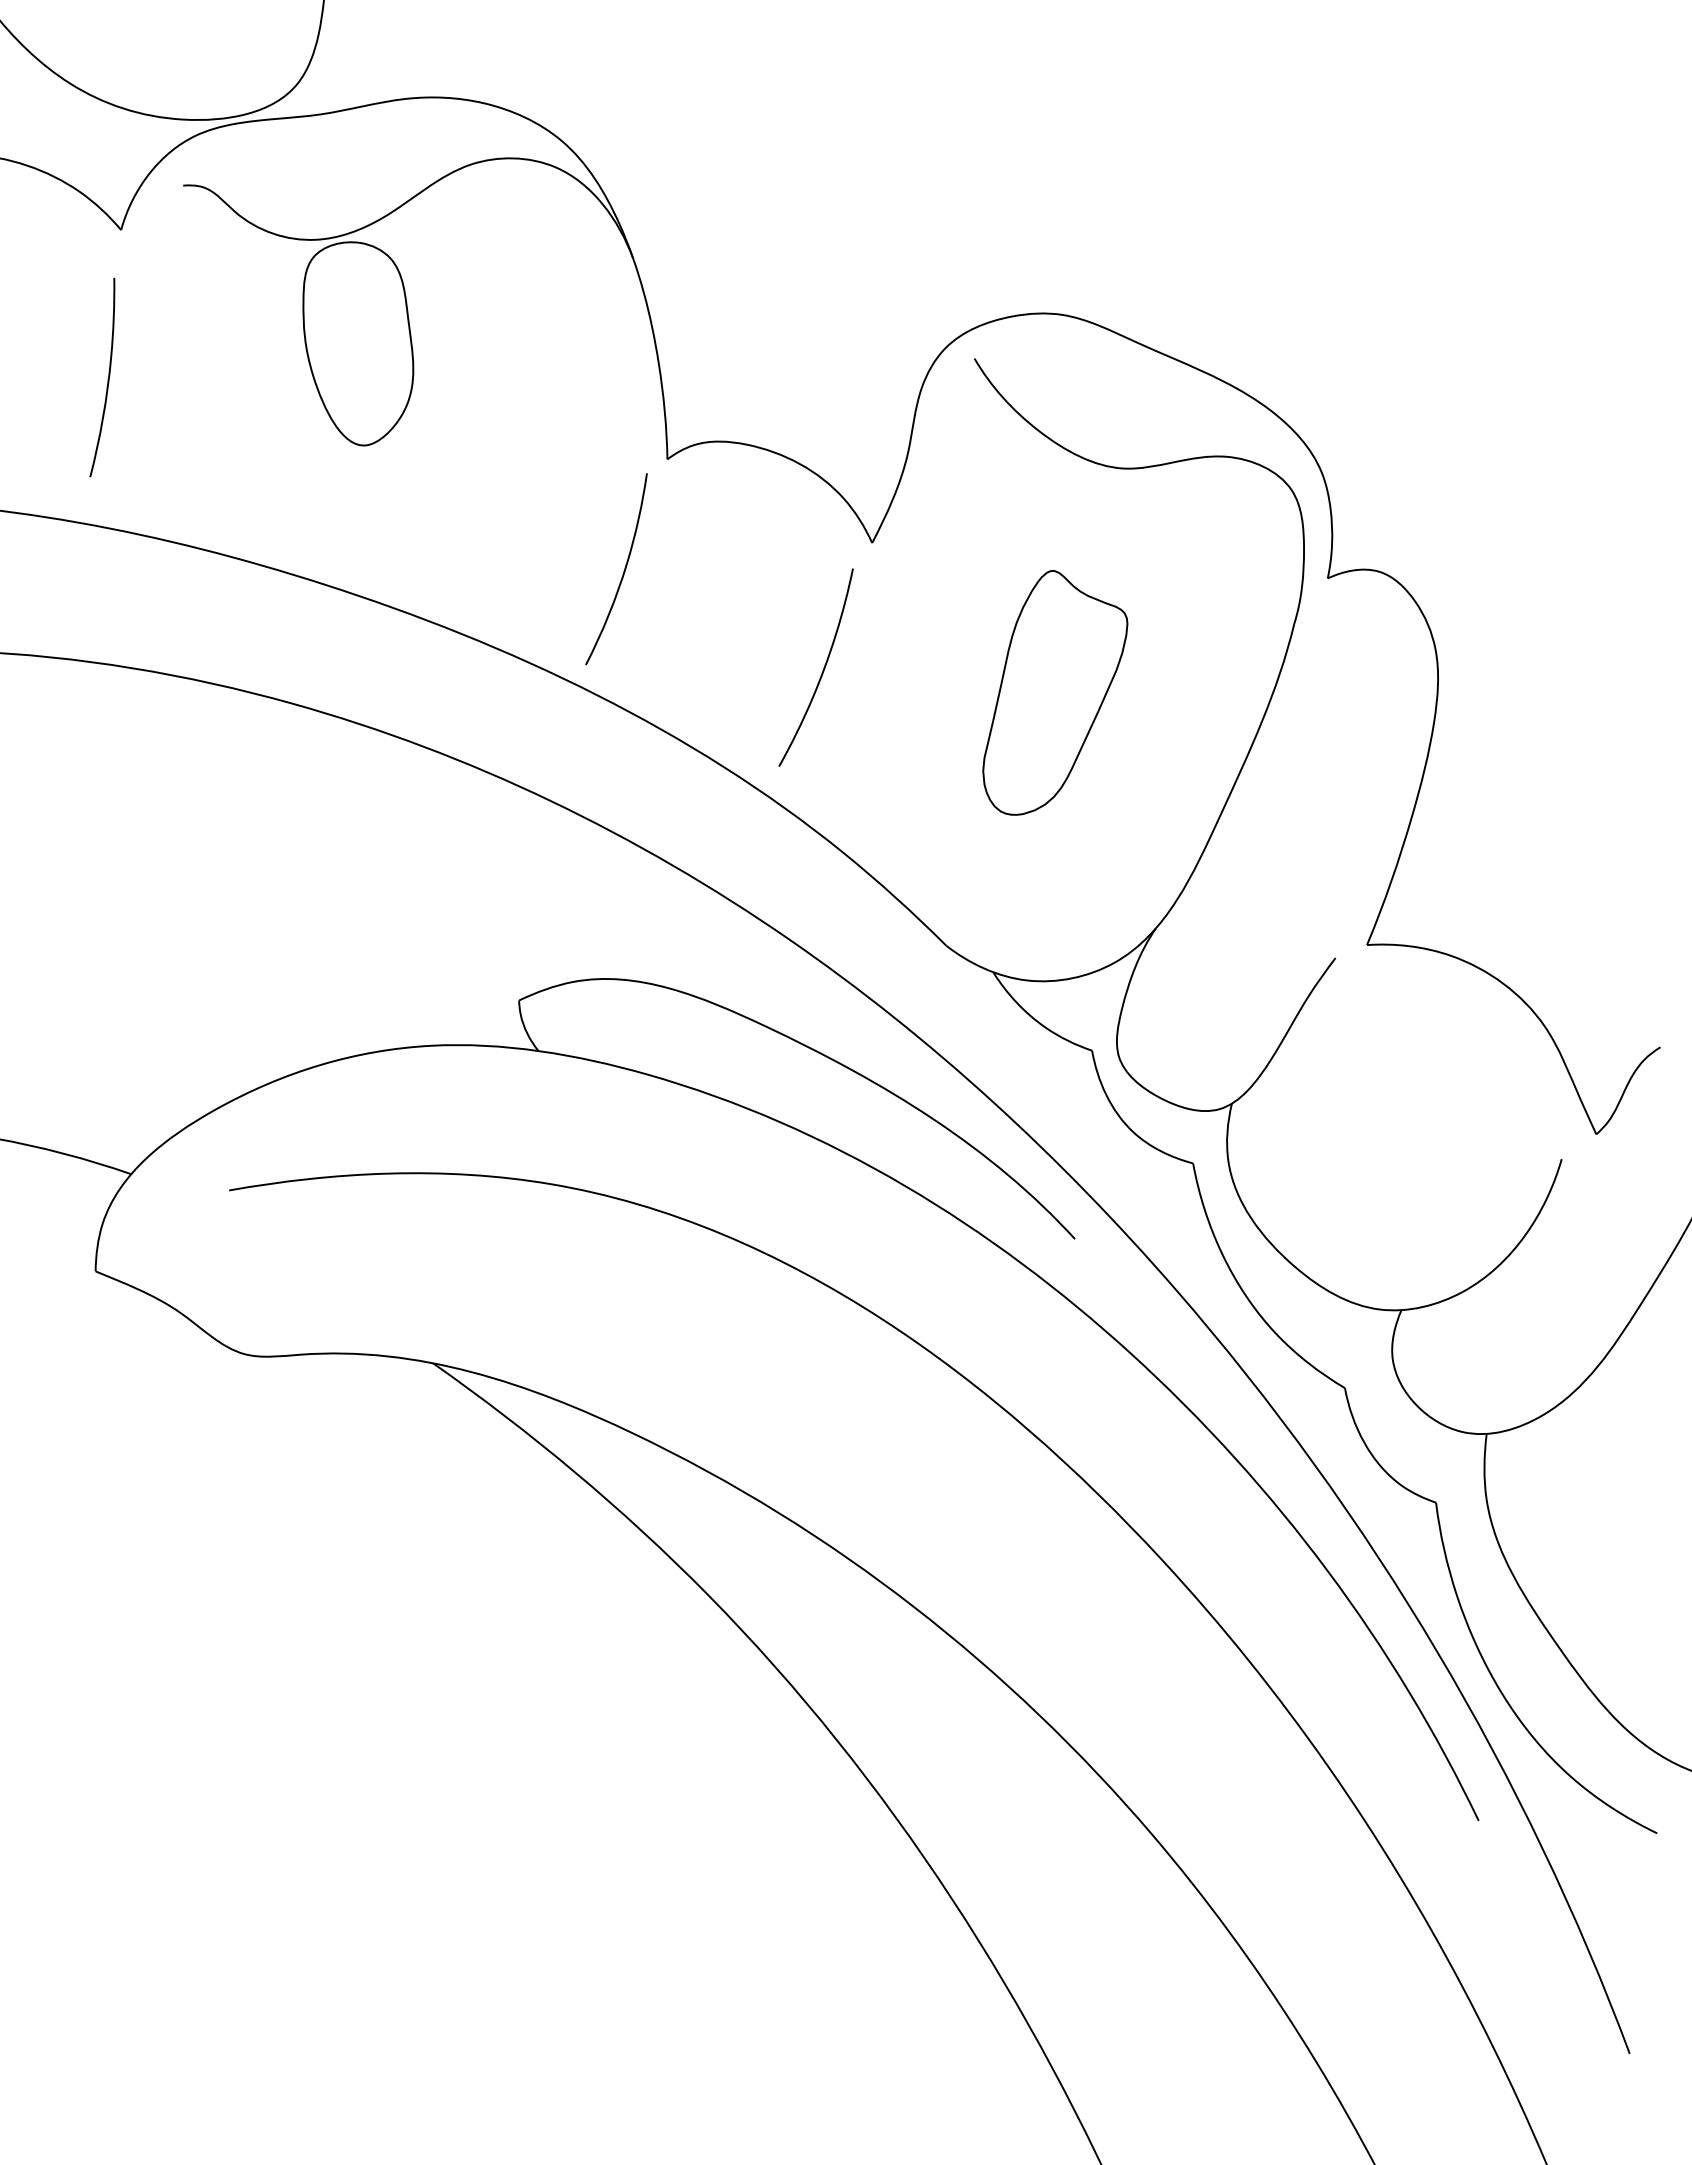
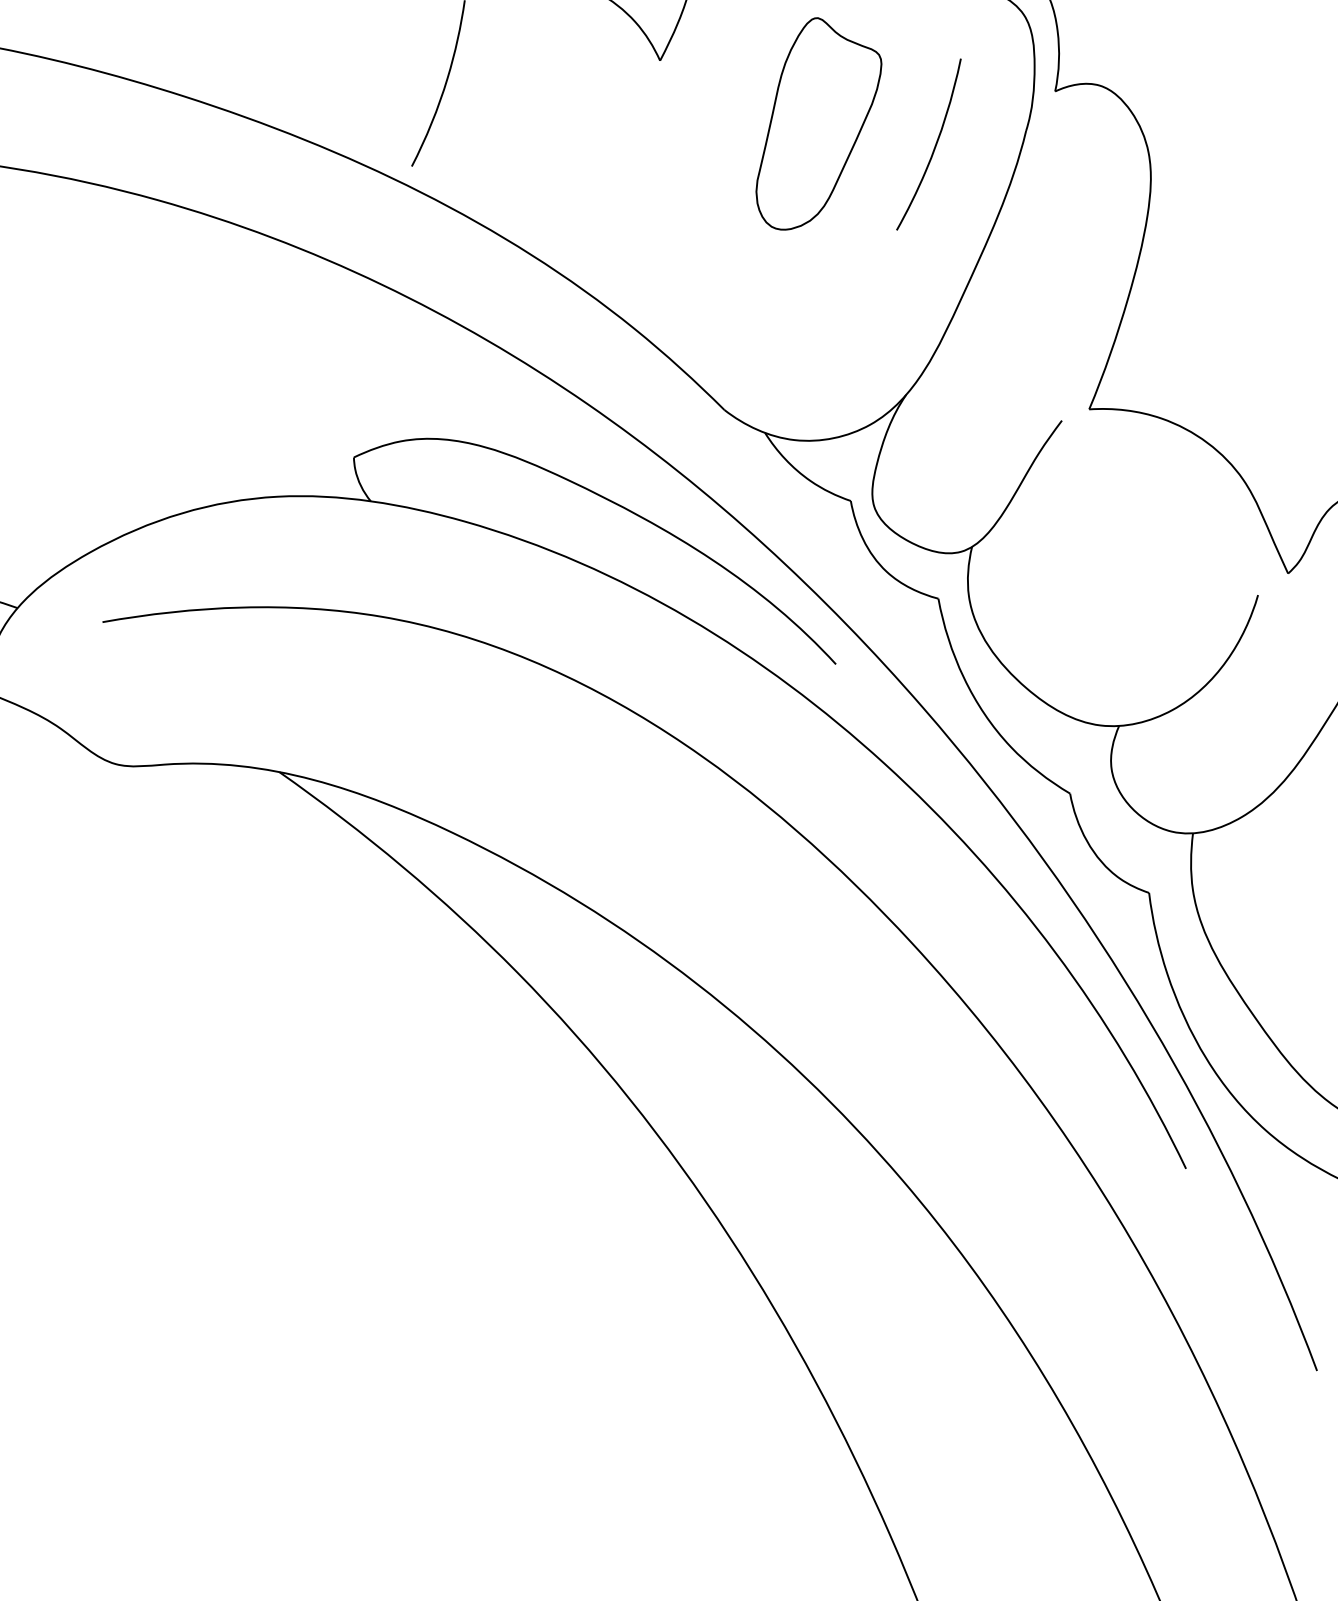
curve: (822, 670) -> (934, 147), moved
part: (1055, 692) -> (819, 123), moved

